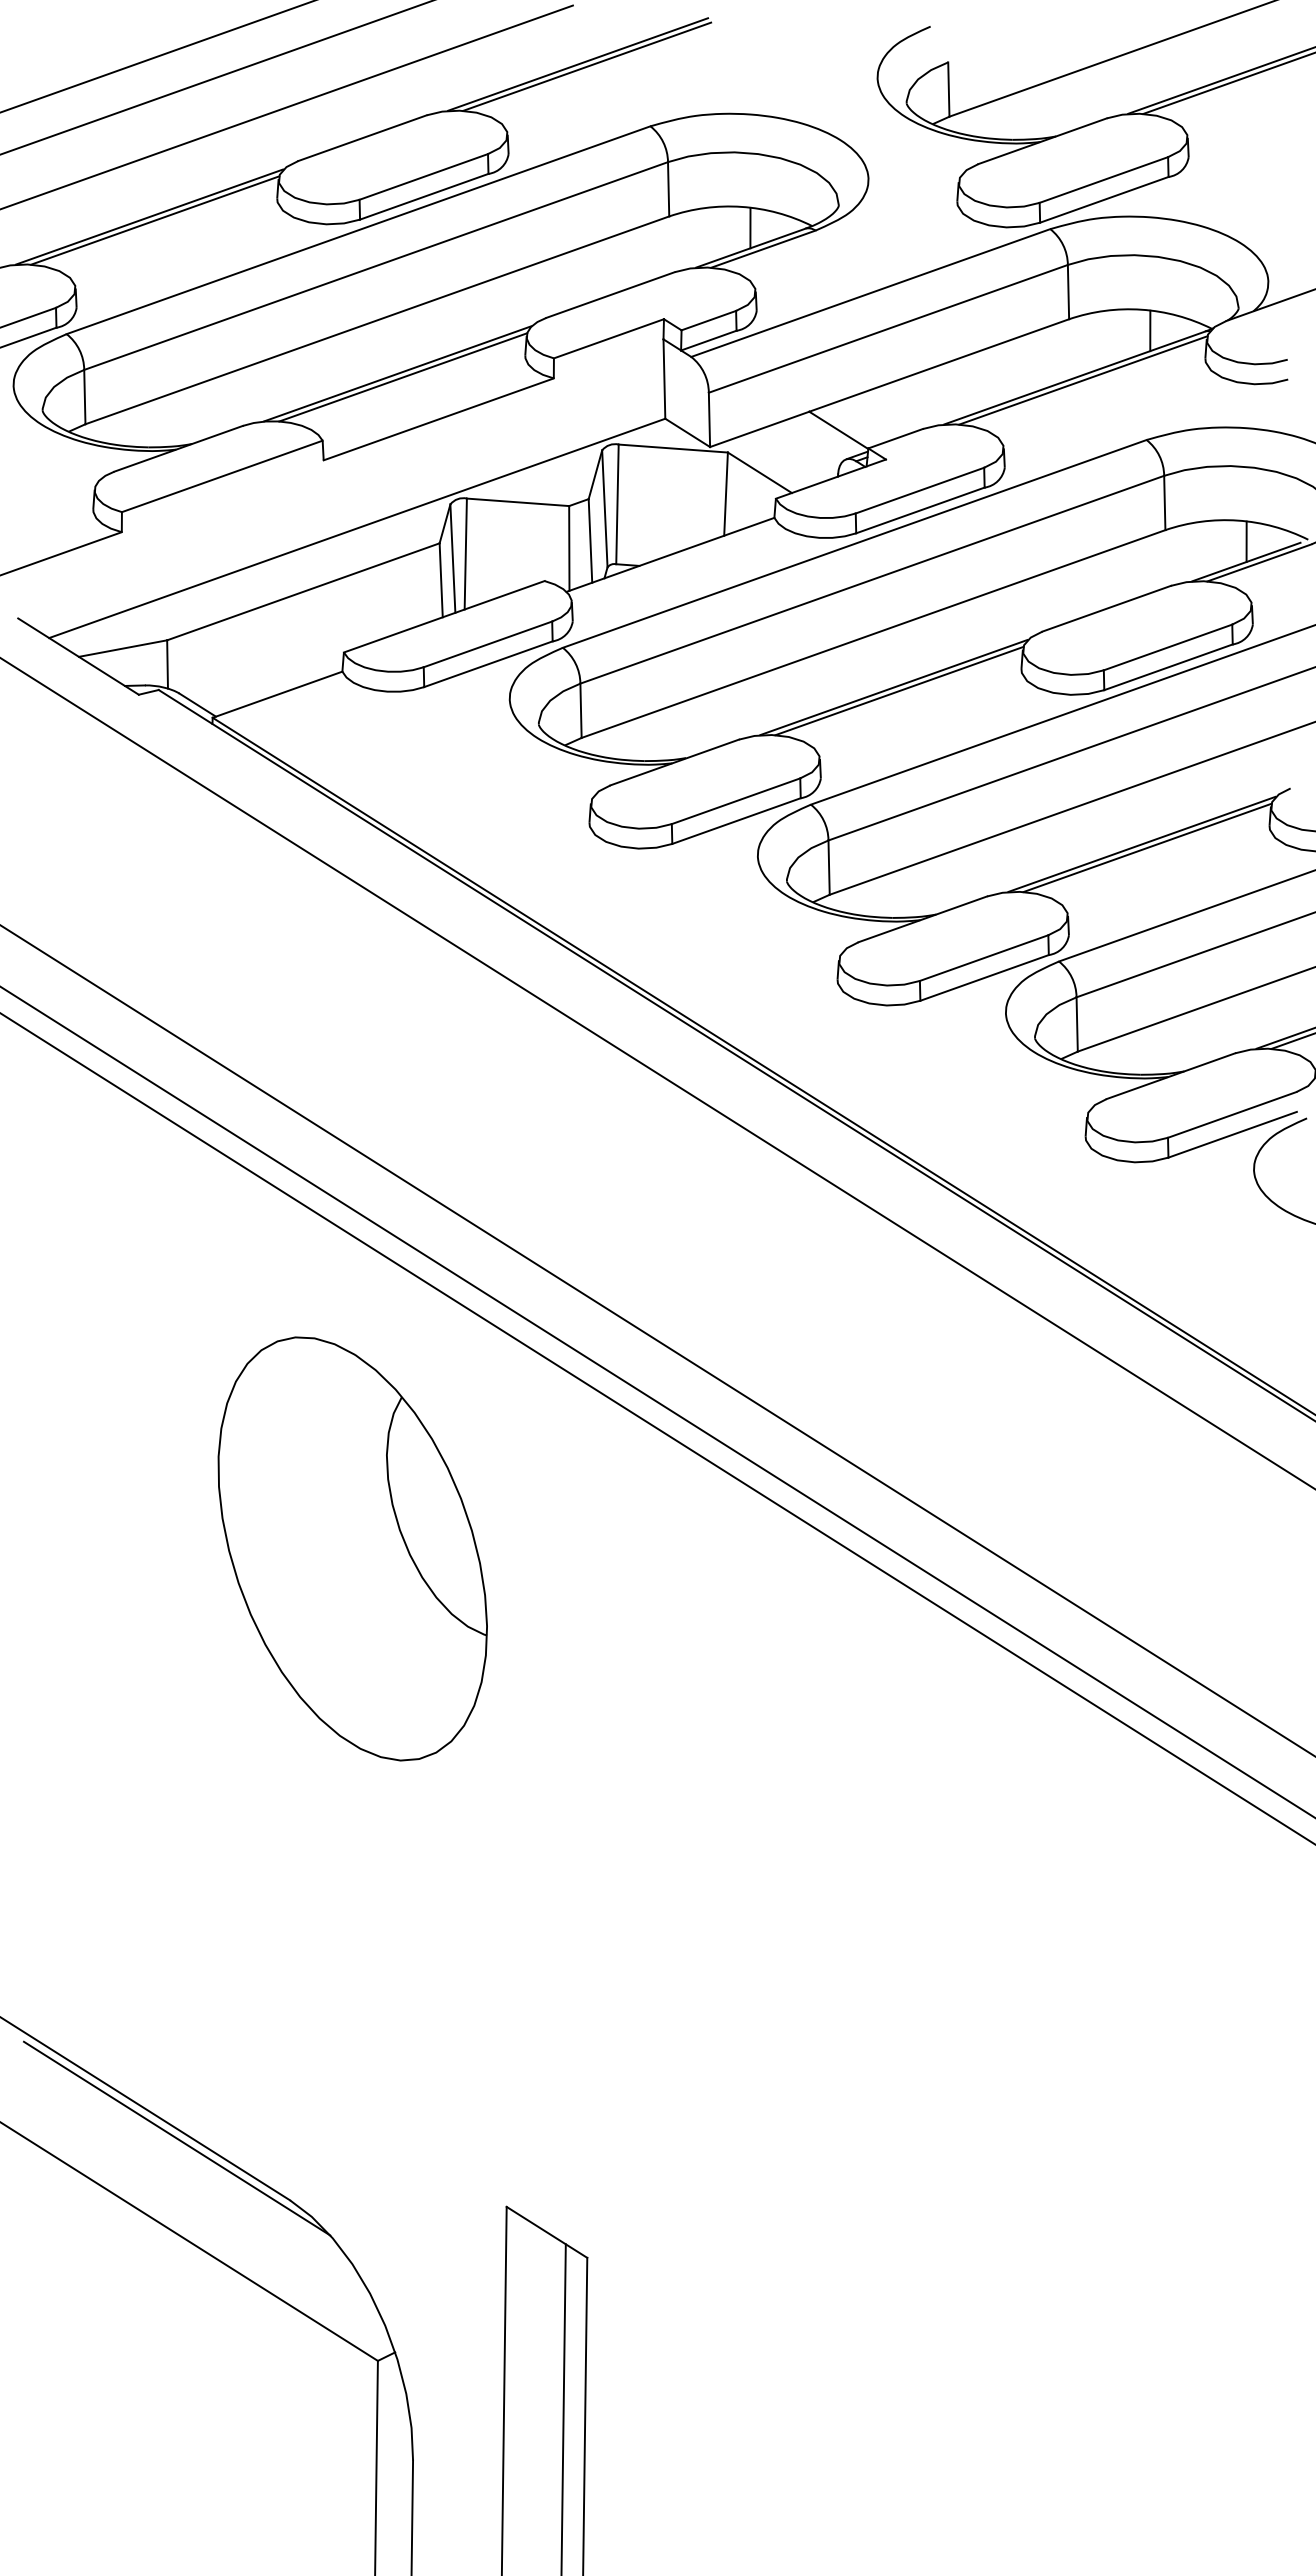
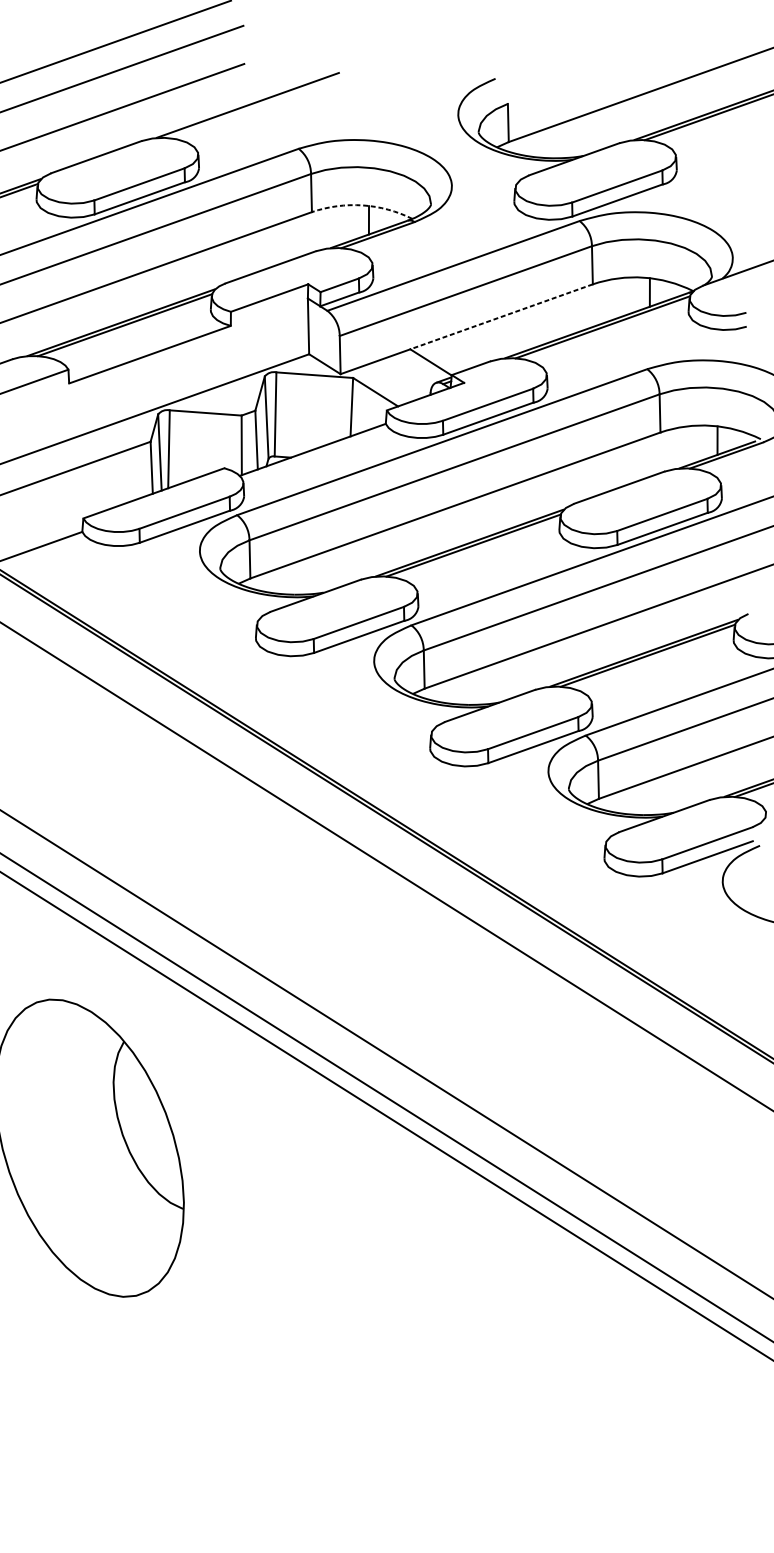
line: (587, 66) -> (254, 106), removed
arc: (741, 206) -> (362, 205), solid -> dashed
line: (939, 365) -> (501, 316), solid -> dashed

